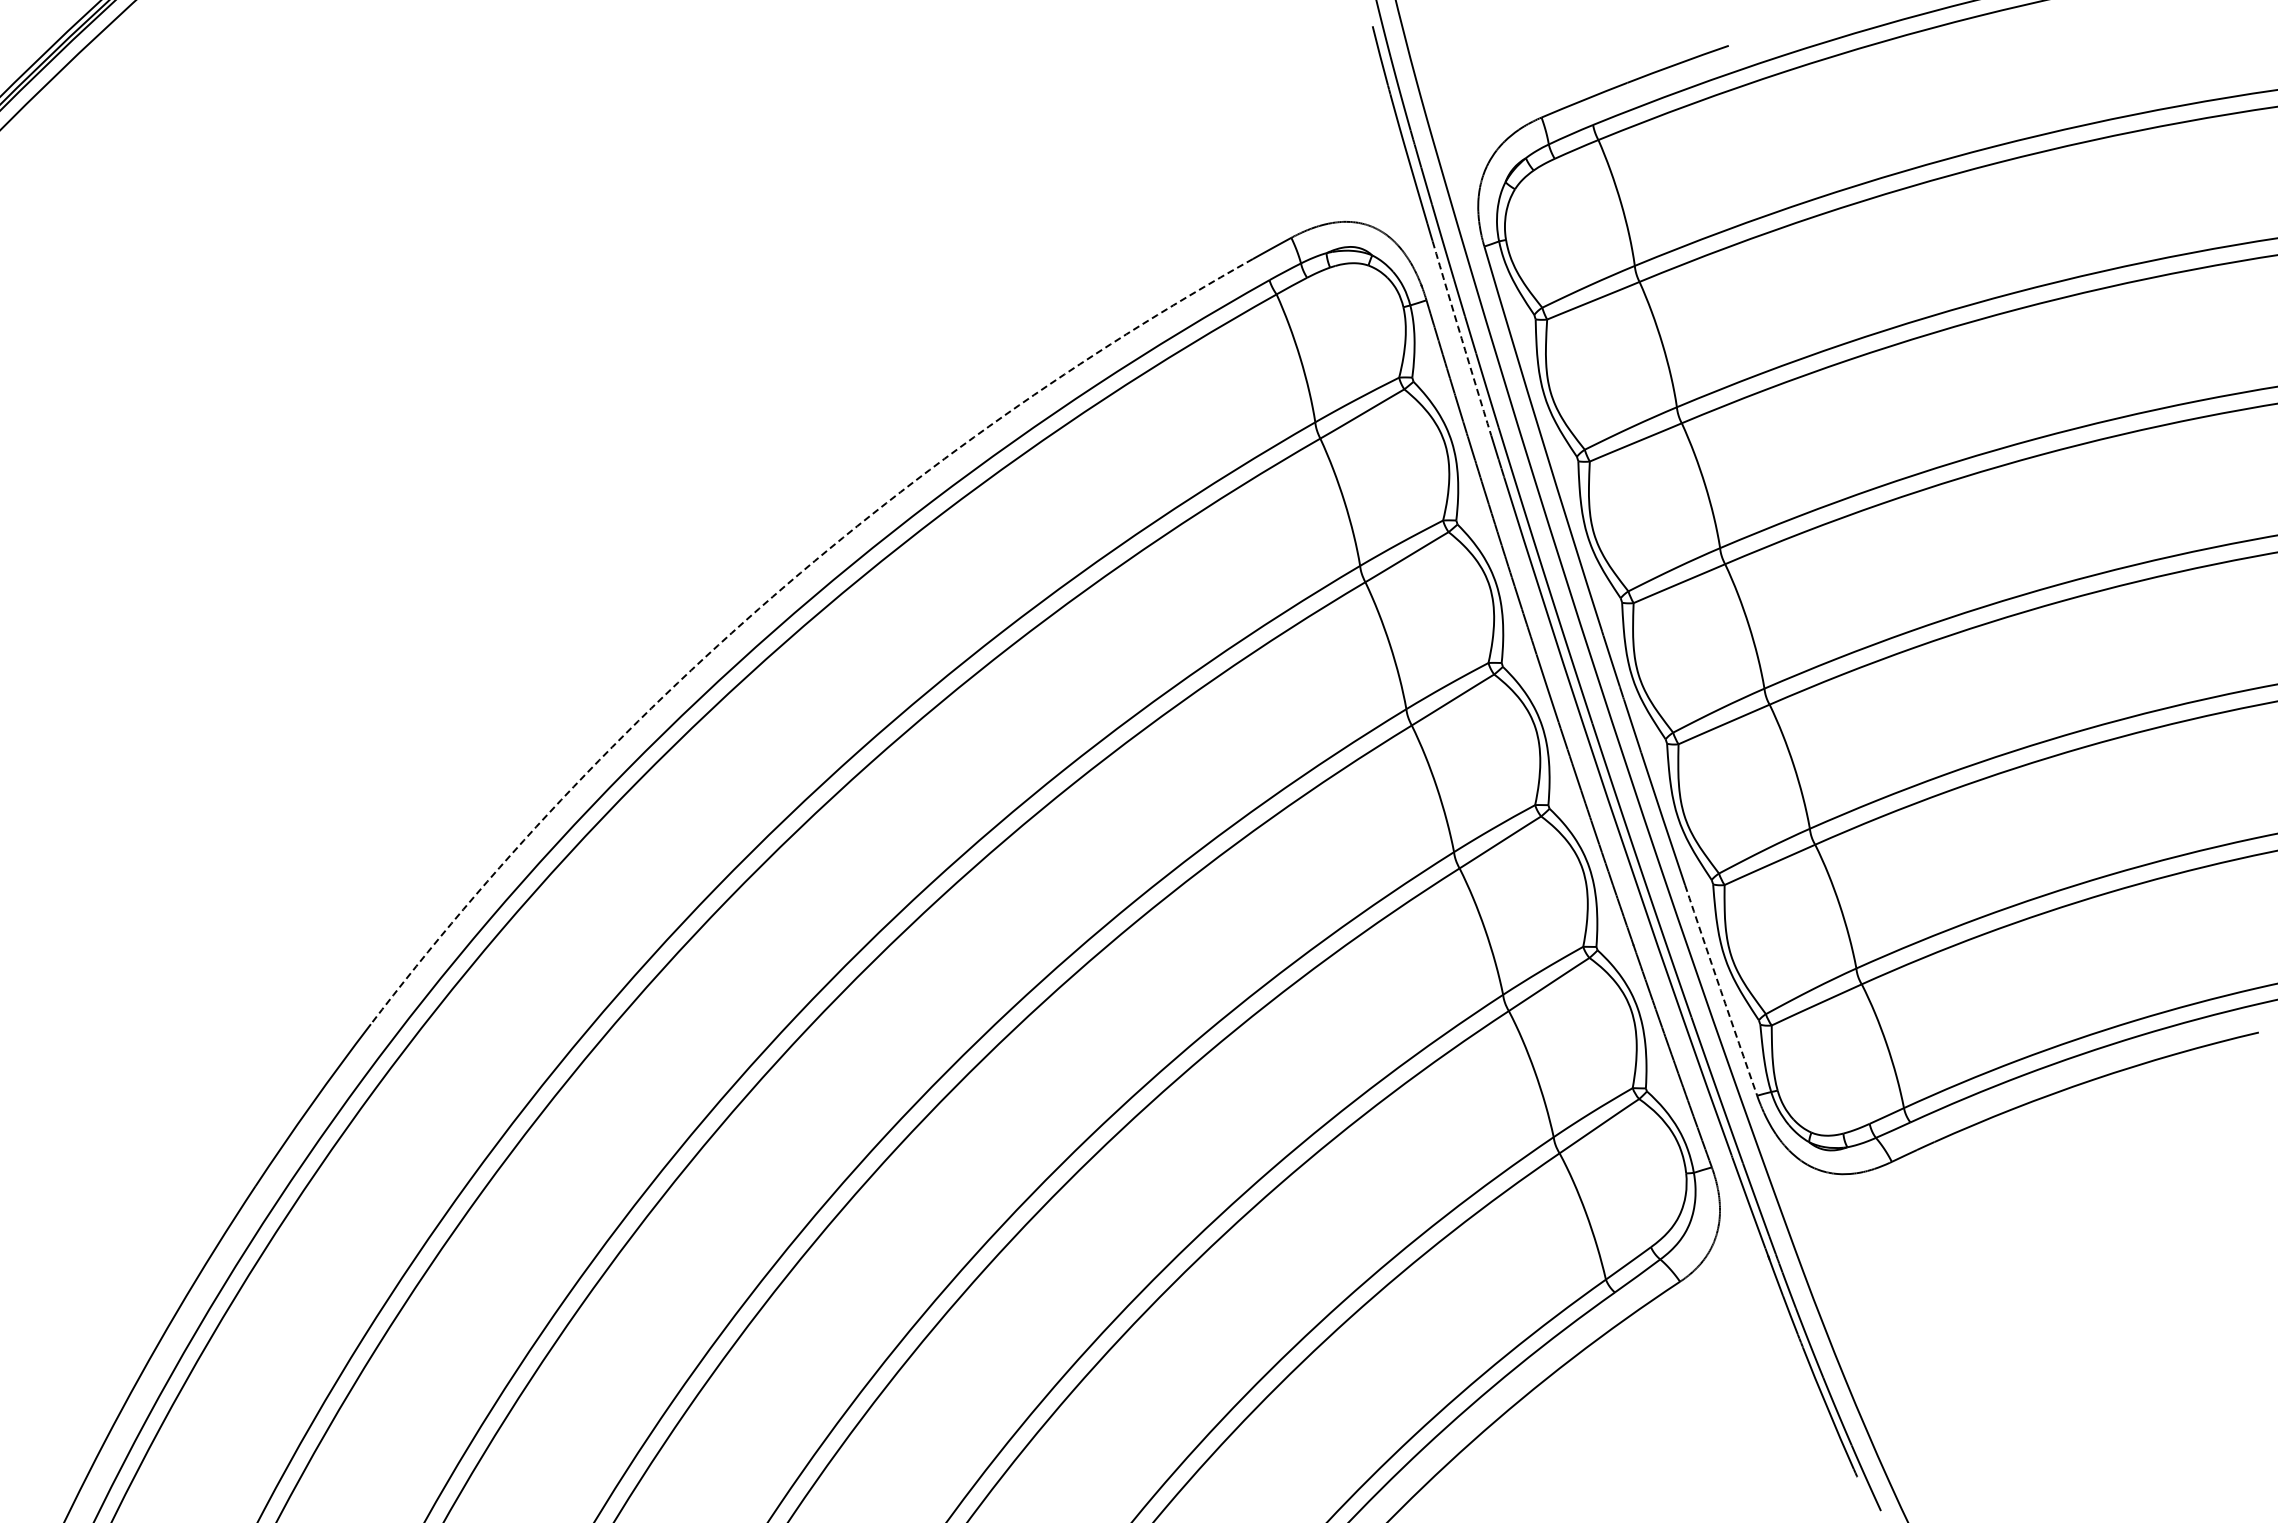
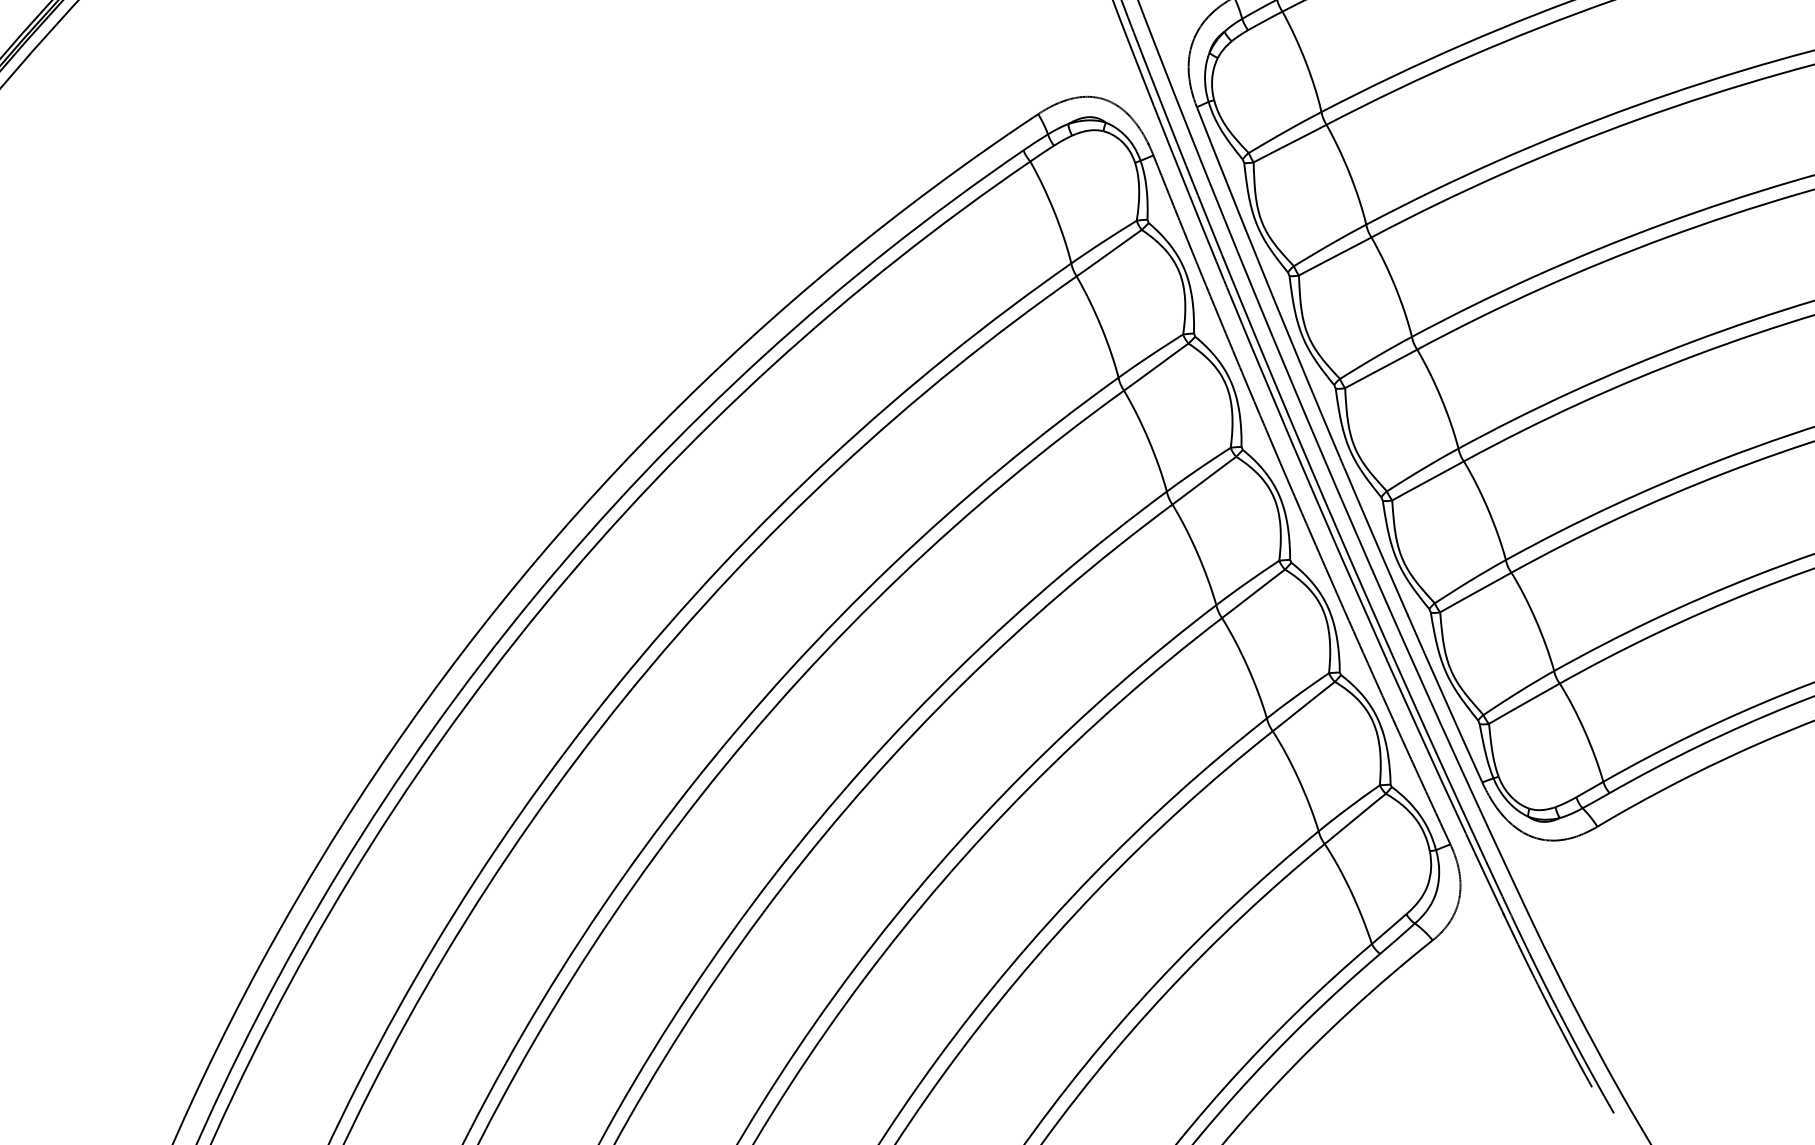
arc: (1461, 338) -> (1184, 184), dashed -> solid
arc: (772, 596) -> (639, 445), dashed -> solid
arc: (1720, 990) -> (1444, 698), dashed -> solid

